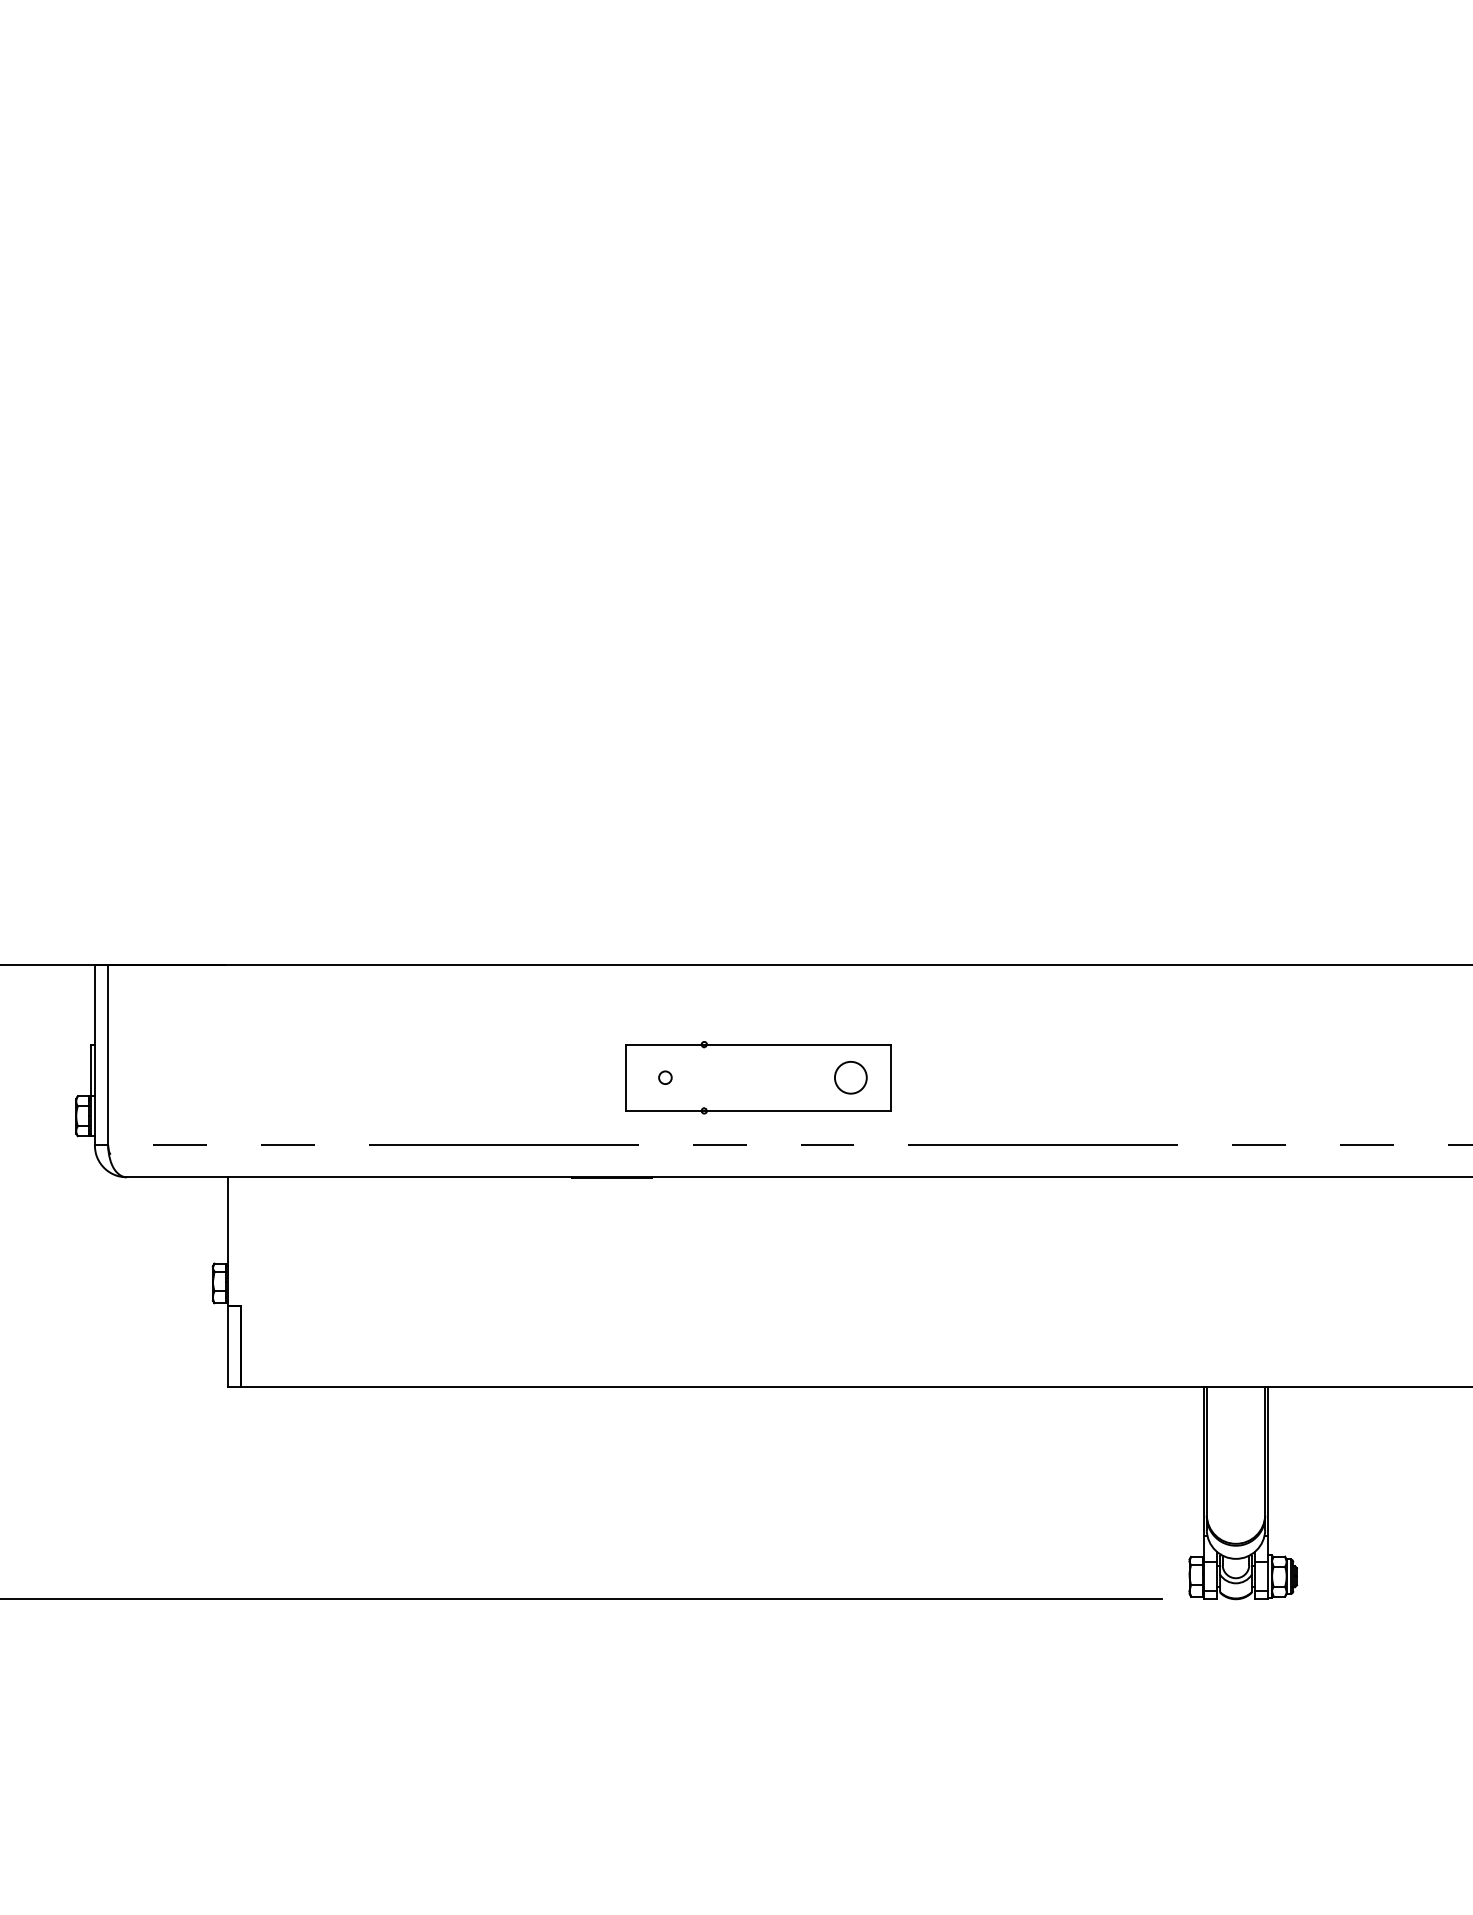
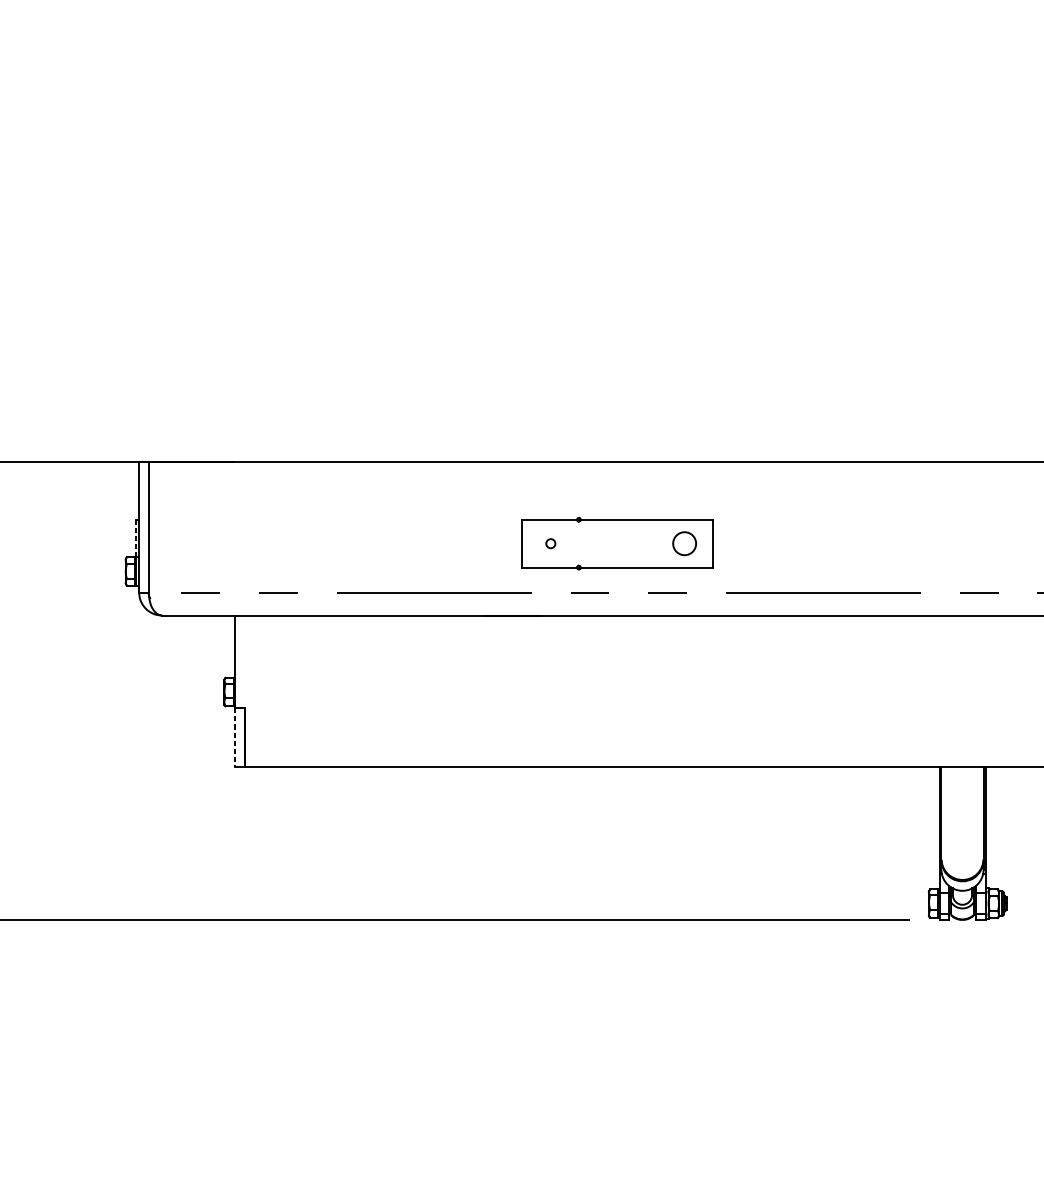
line: (90, 1070) -> (136, 538), solid -> dashed
line: (227, 1346) -> (234, 737), solid -> dashed

